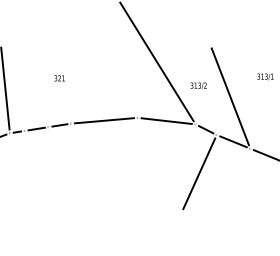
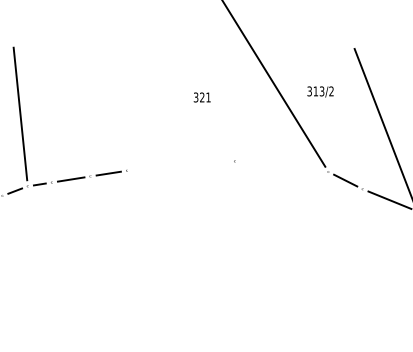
text: (59, 78) -> (202, 97), moved
text: (198, 85) -> (320, 91), moved
line: (104, 120) -> (180, 165), removed
line: (166, 120) -> (281, 165), removed
line: (199, 173) -> (334, 251), removed

